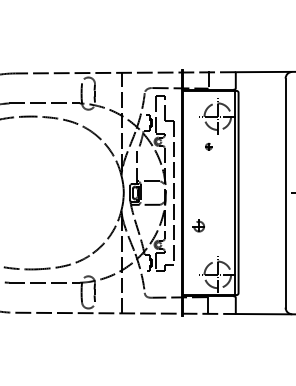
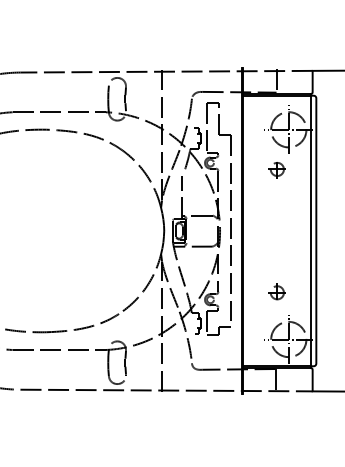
part: (208, 146) -> (276, 169), size x1.67
part: (198, 225) -> (276, 291), moved

